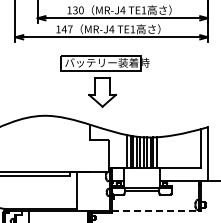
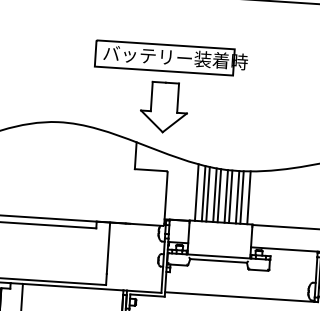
part: (104, 81) -> (168, 89), moved
line: (155, 210) -> (239, 296), dashed -> solid

